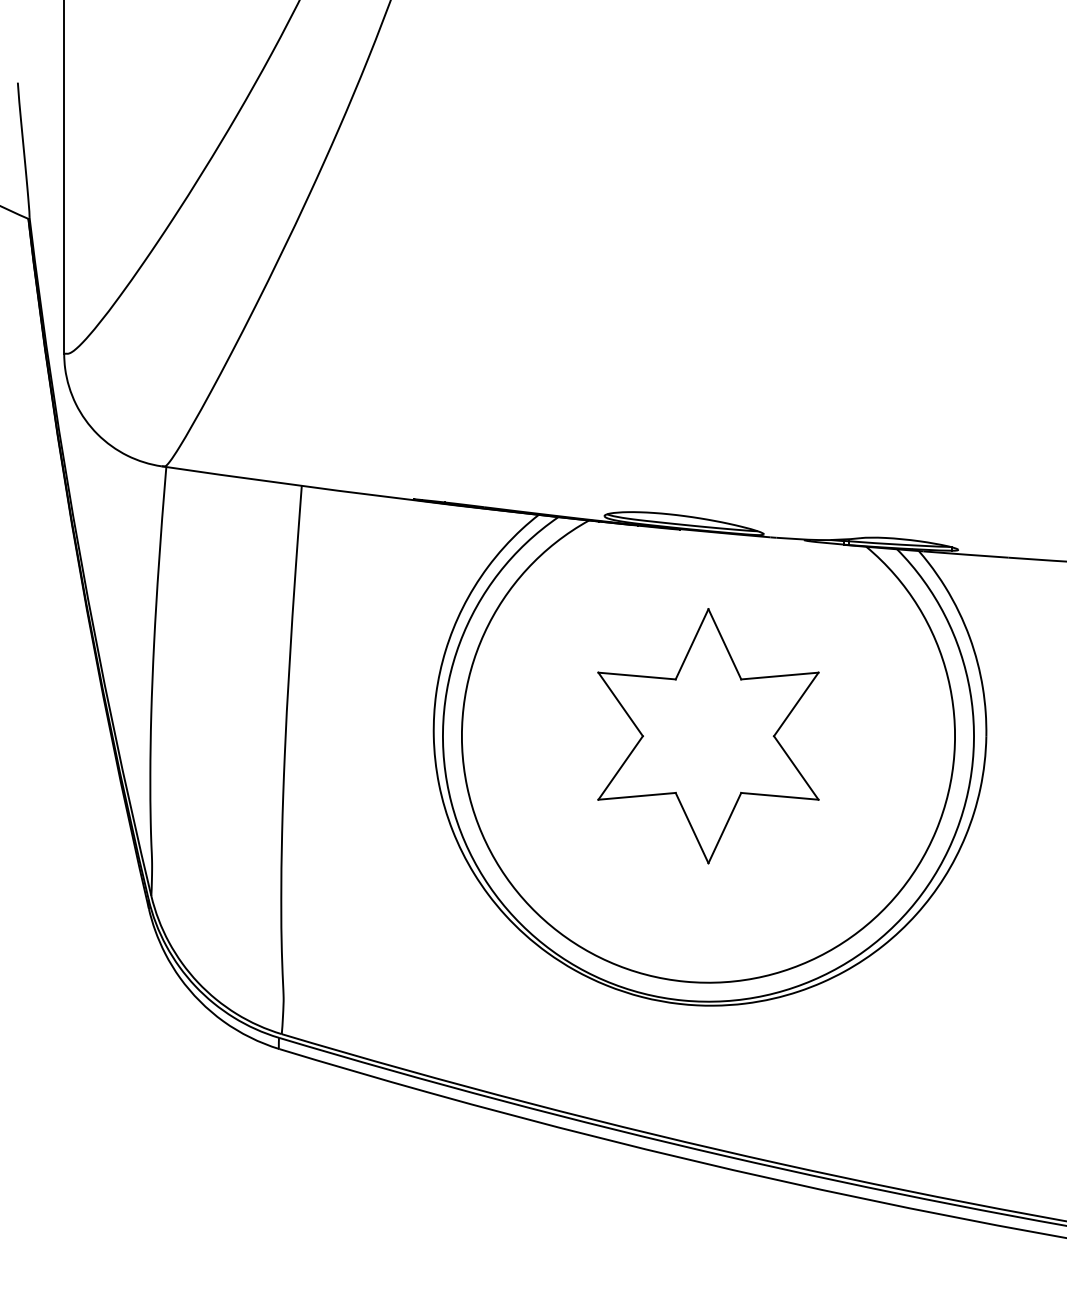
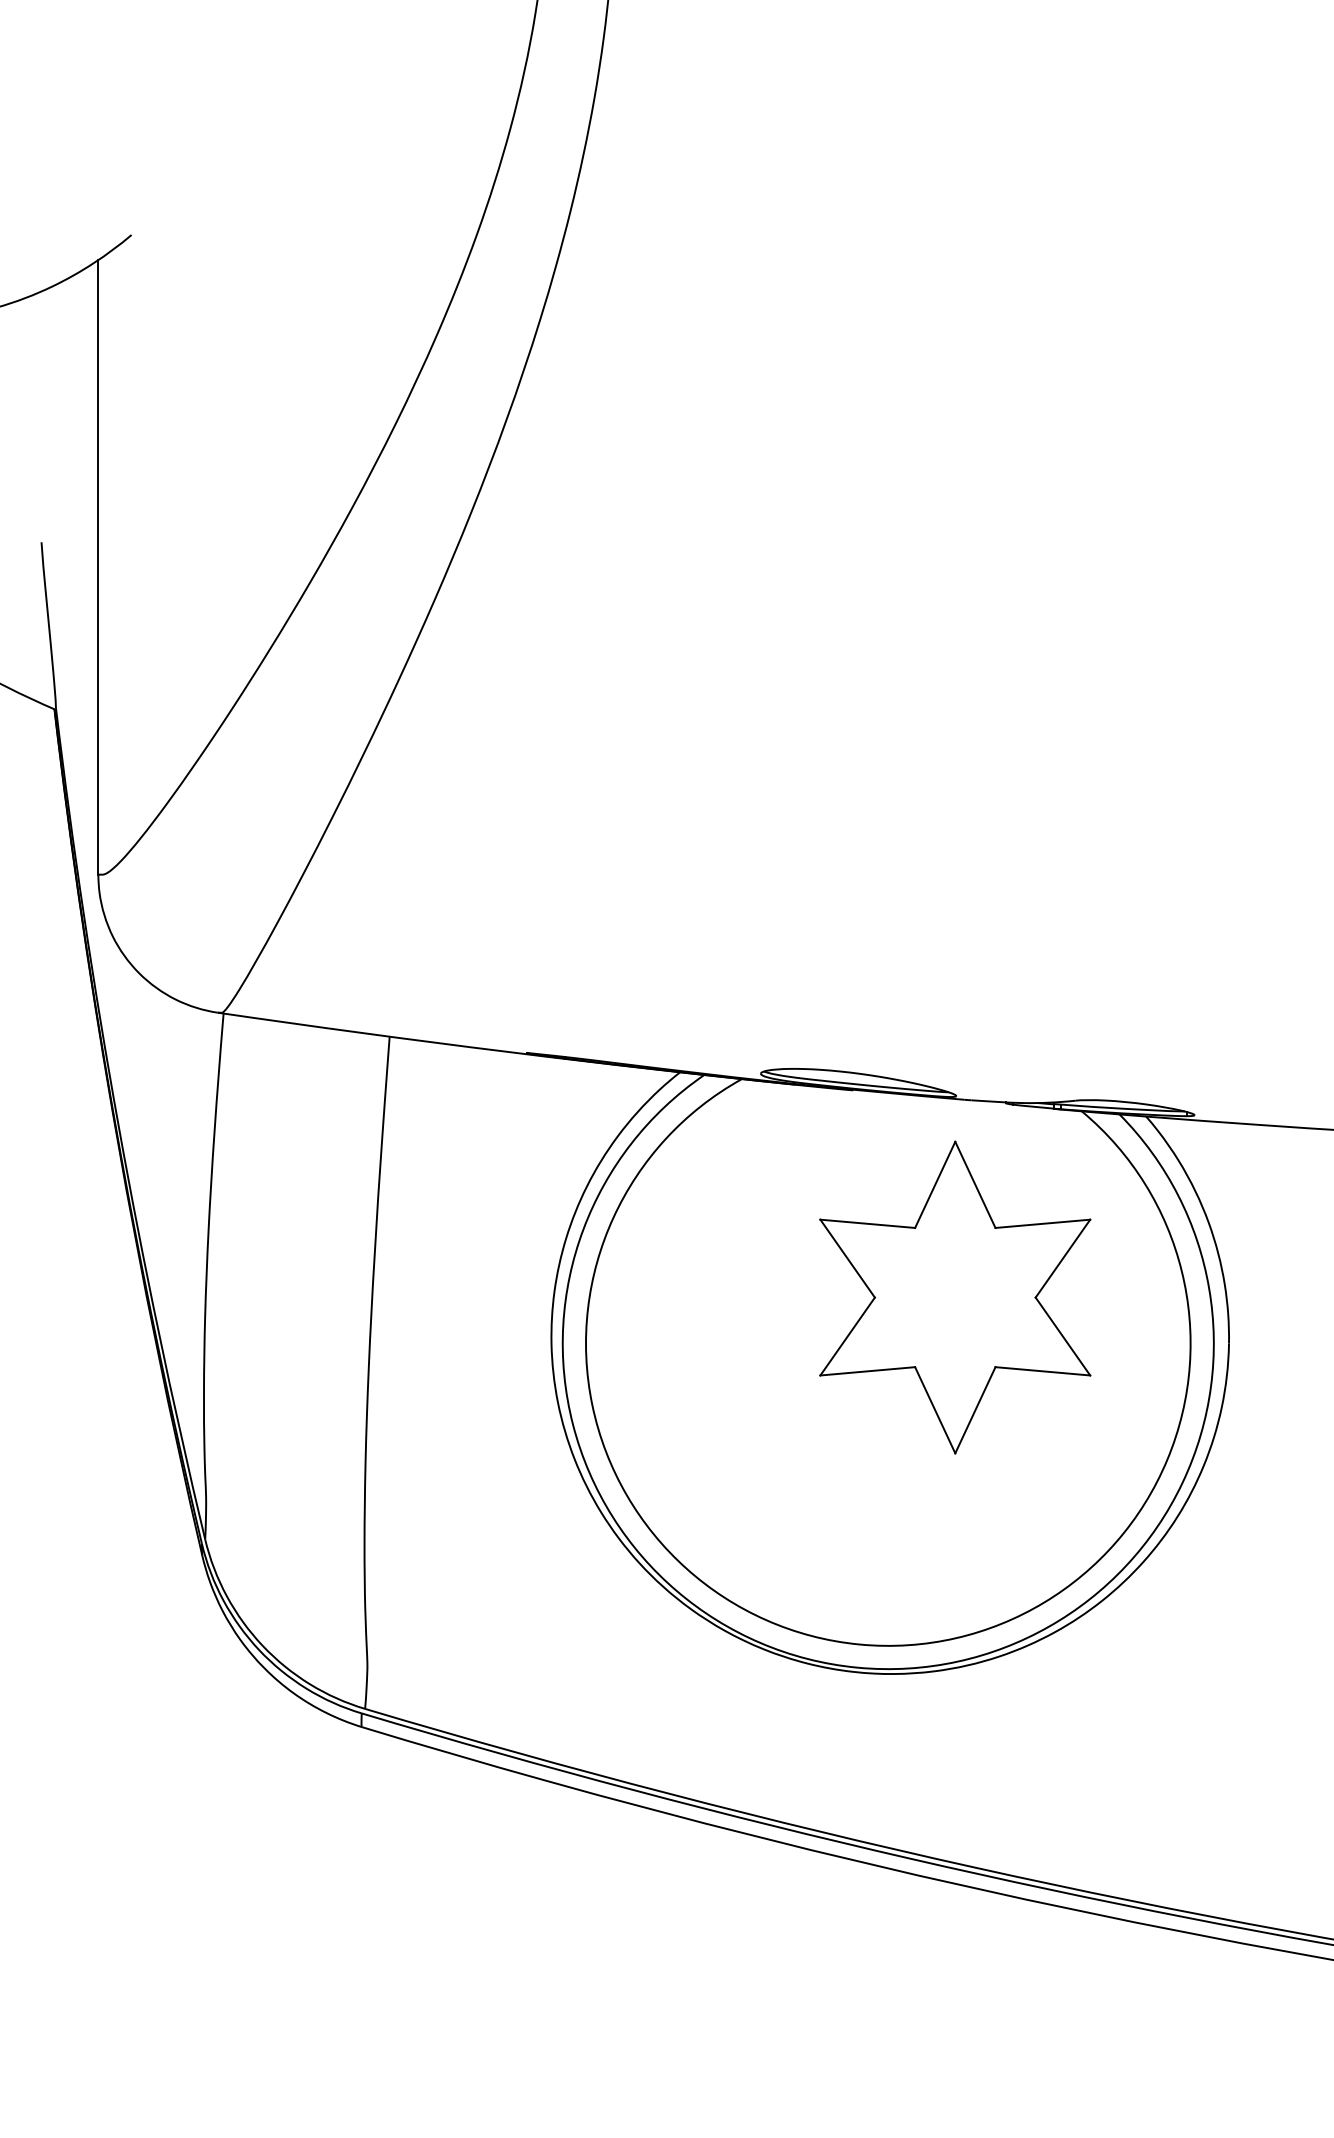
part: (708, 736) -> (955, 1297), moved

